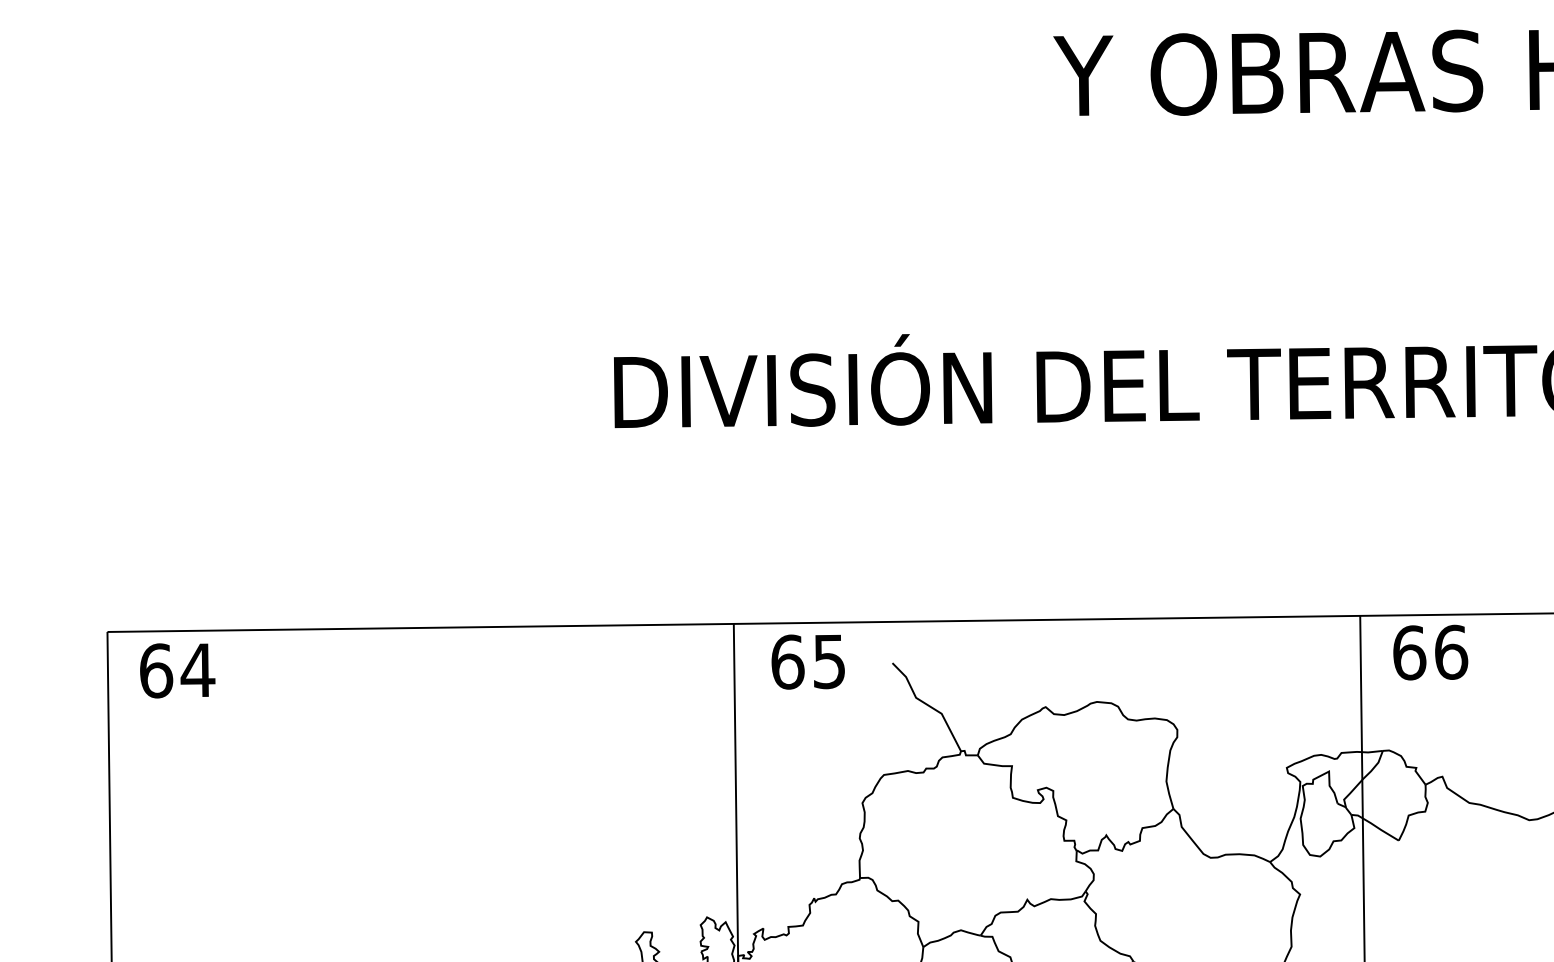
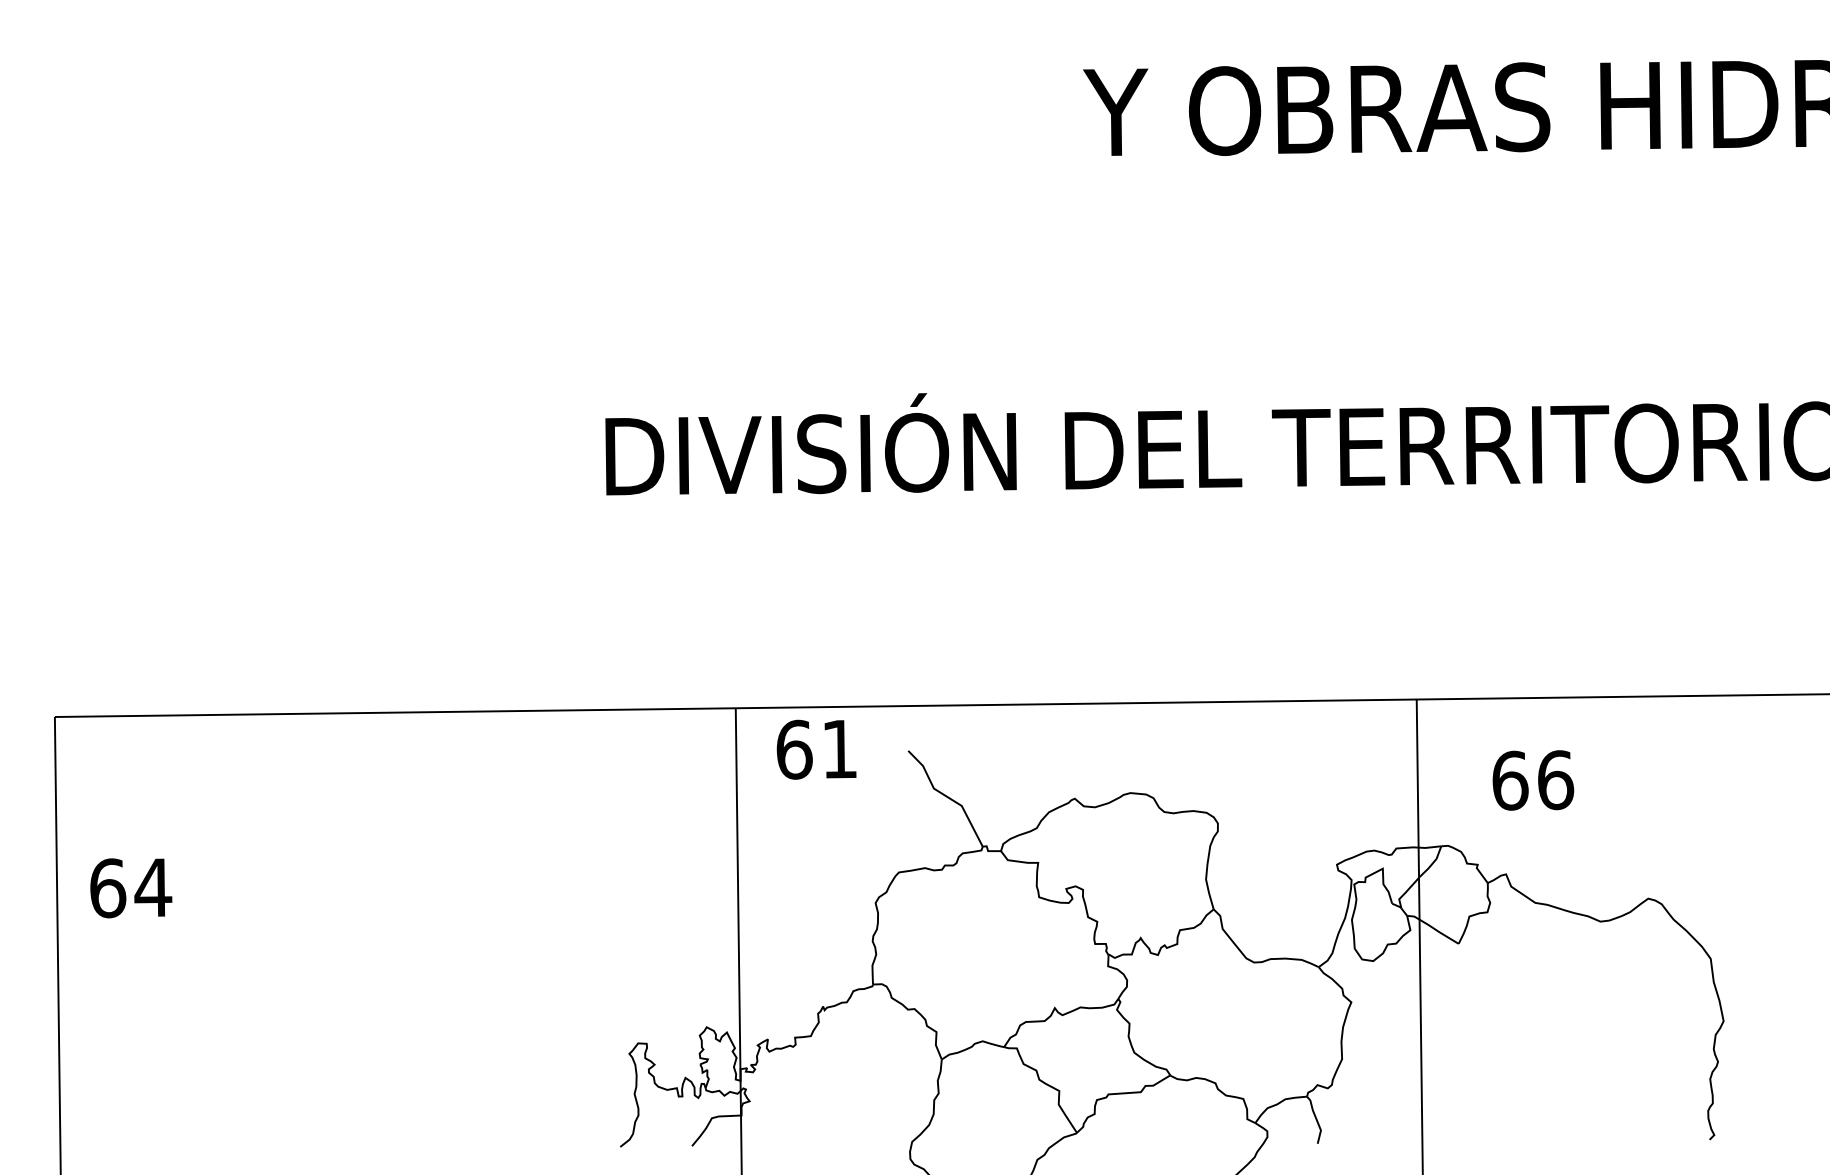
text: (1430, 652) -> (1533, 780), moved
text: (829, 661) -> (839, 749), 65 -> 61
text: (177, 671) -> (131, 888), moved

